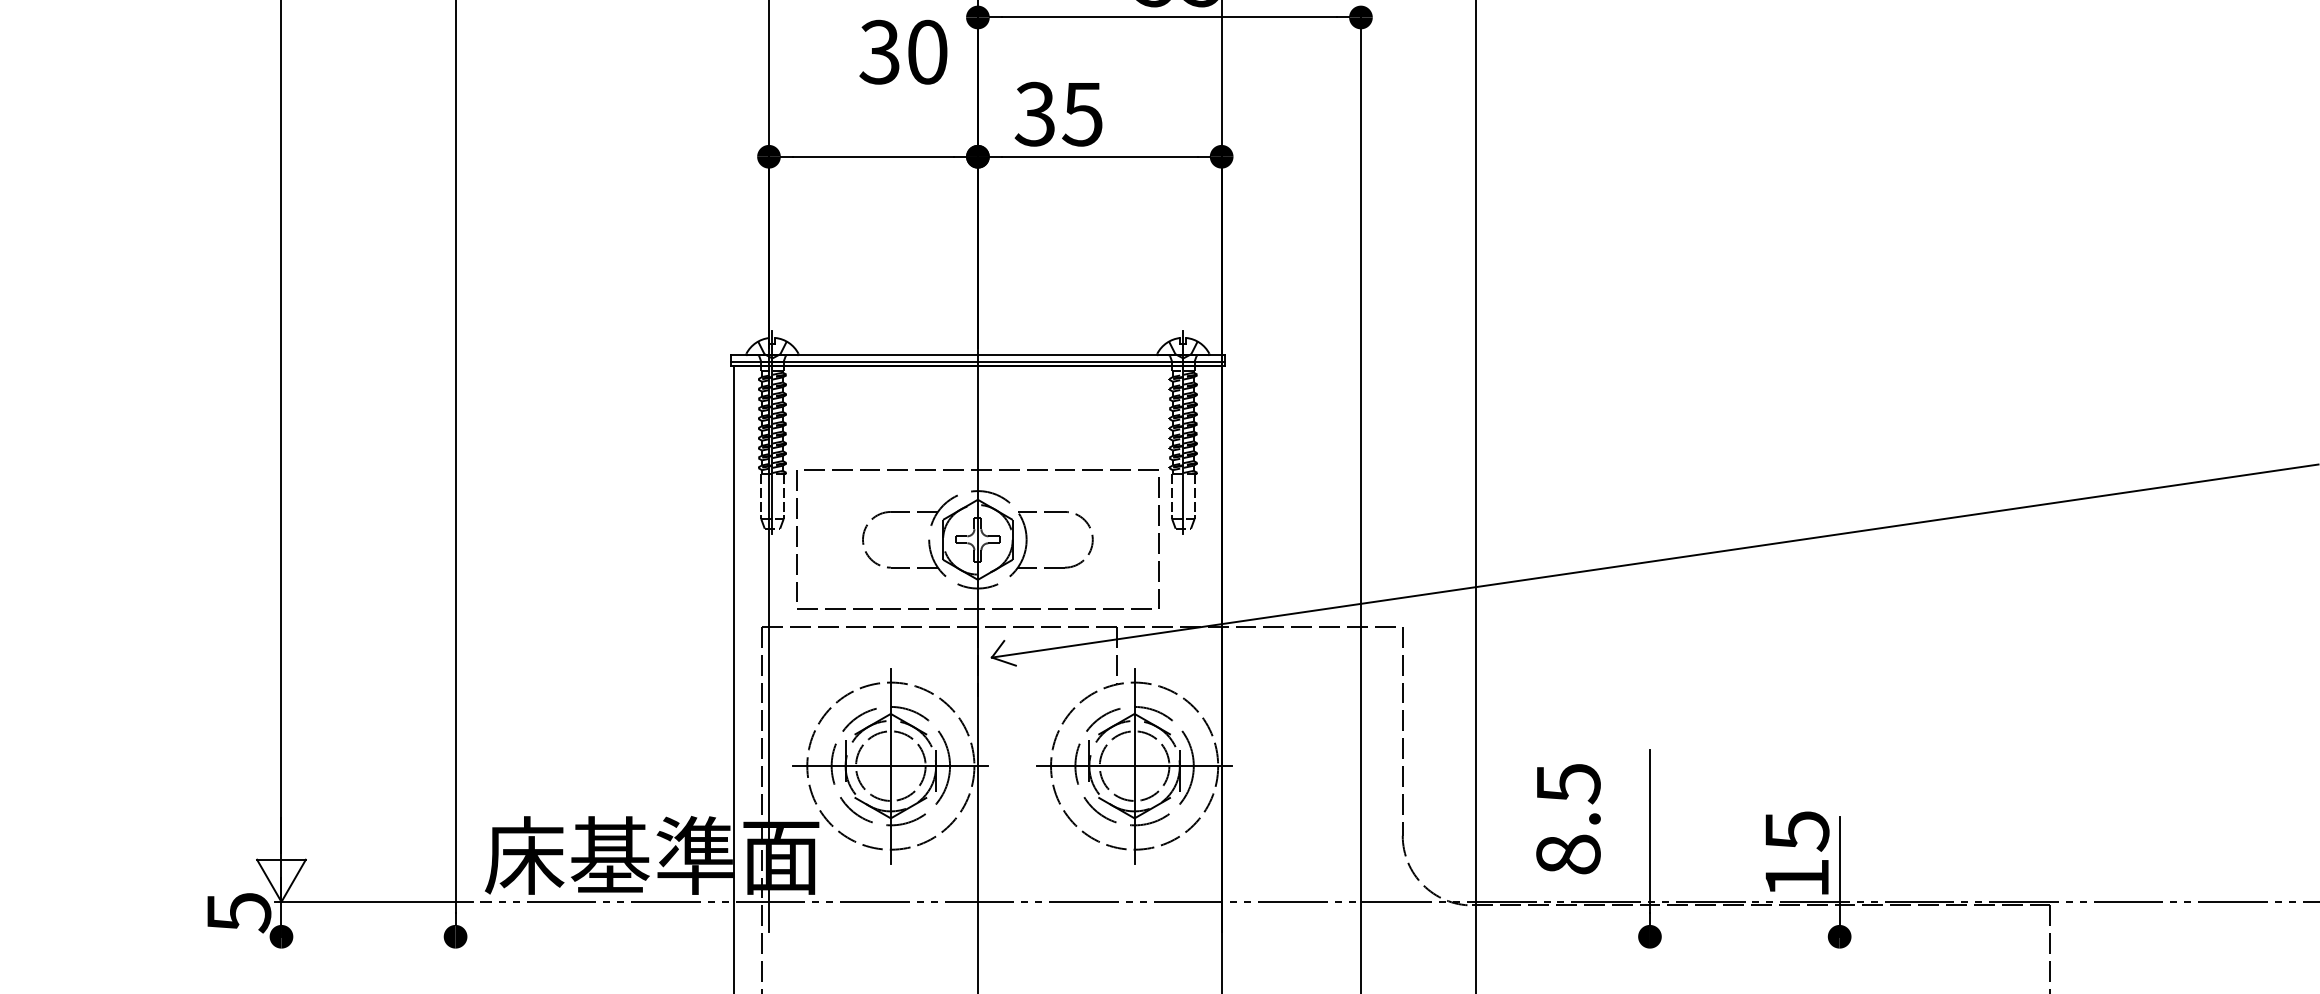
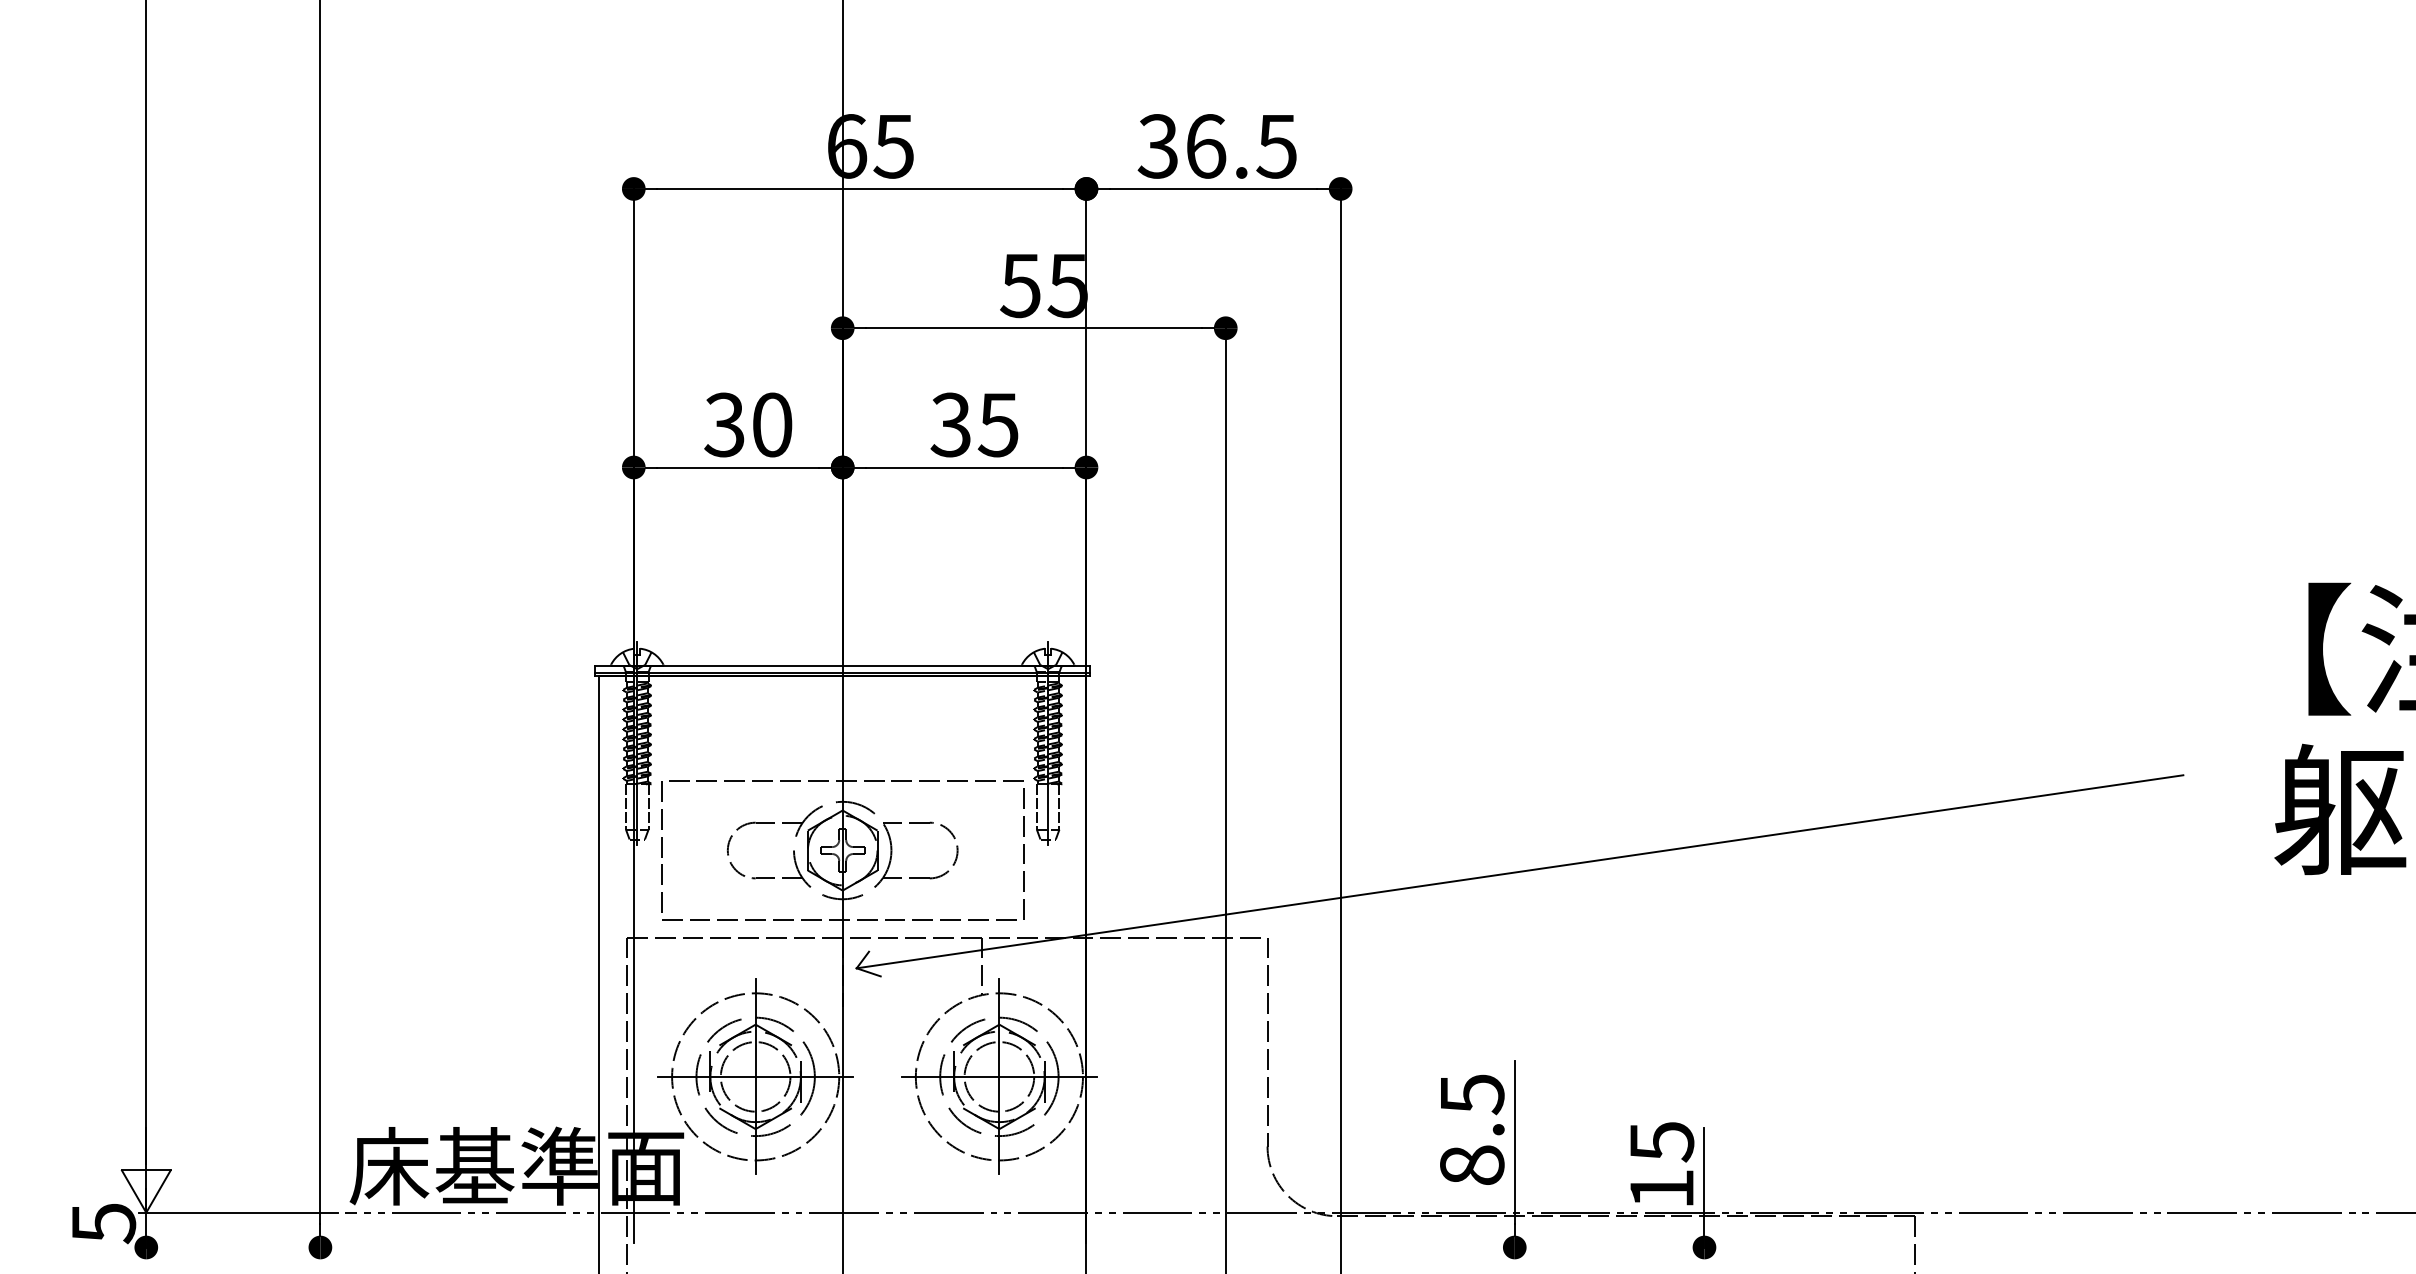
text: (903, 51) -> (748, 424), moved
text: (1058, 113) -> (974, 424), moved
text: (1568, 818) -> (1472, 1129), moved

